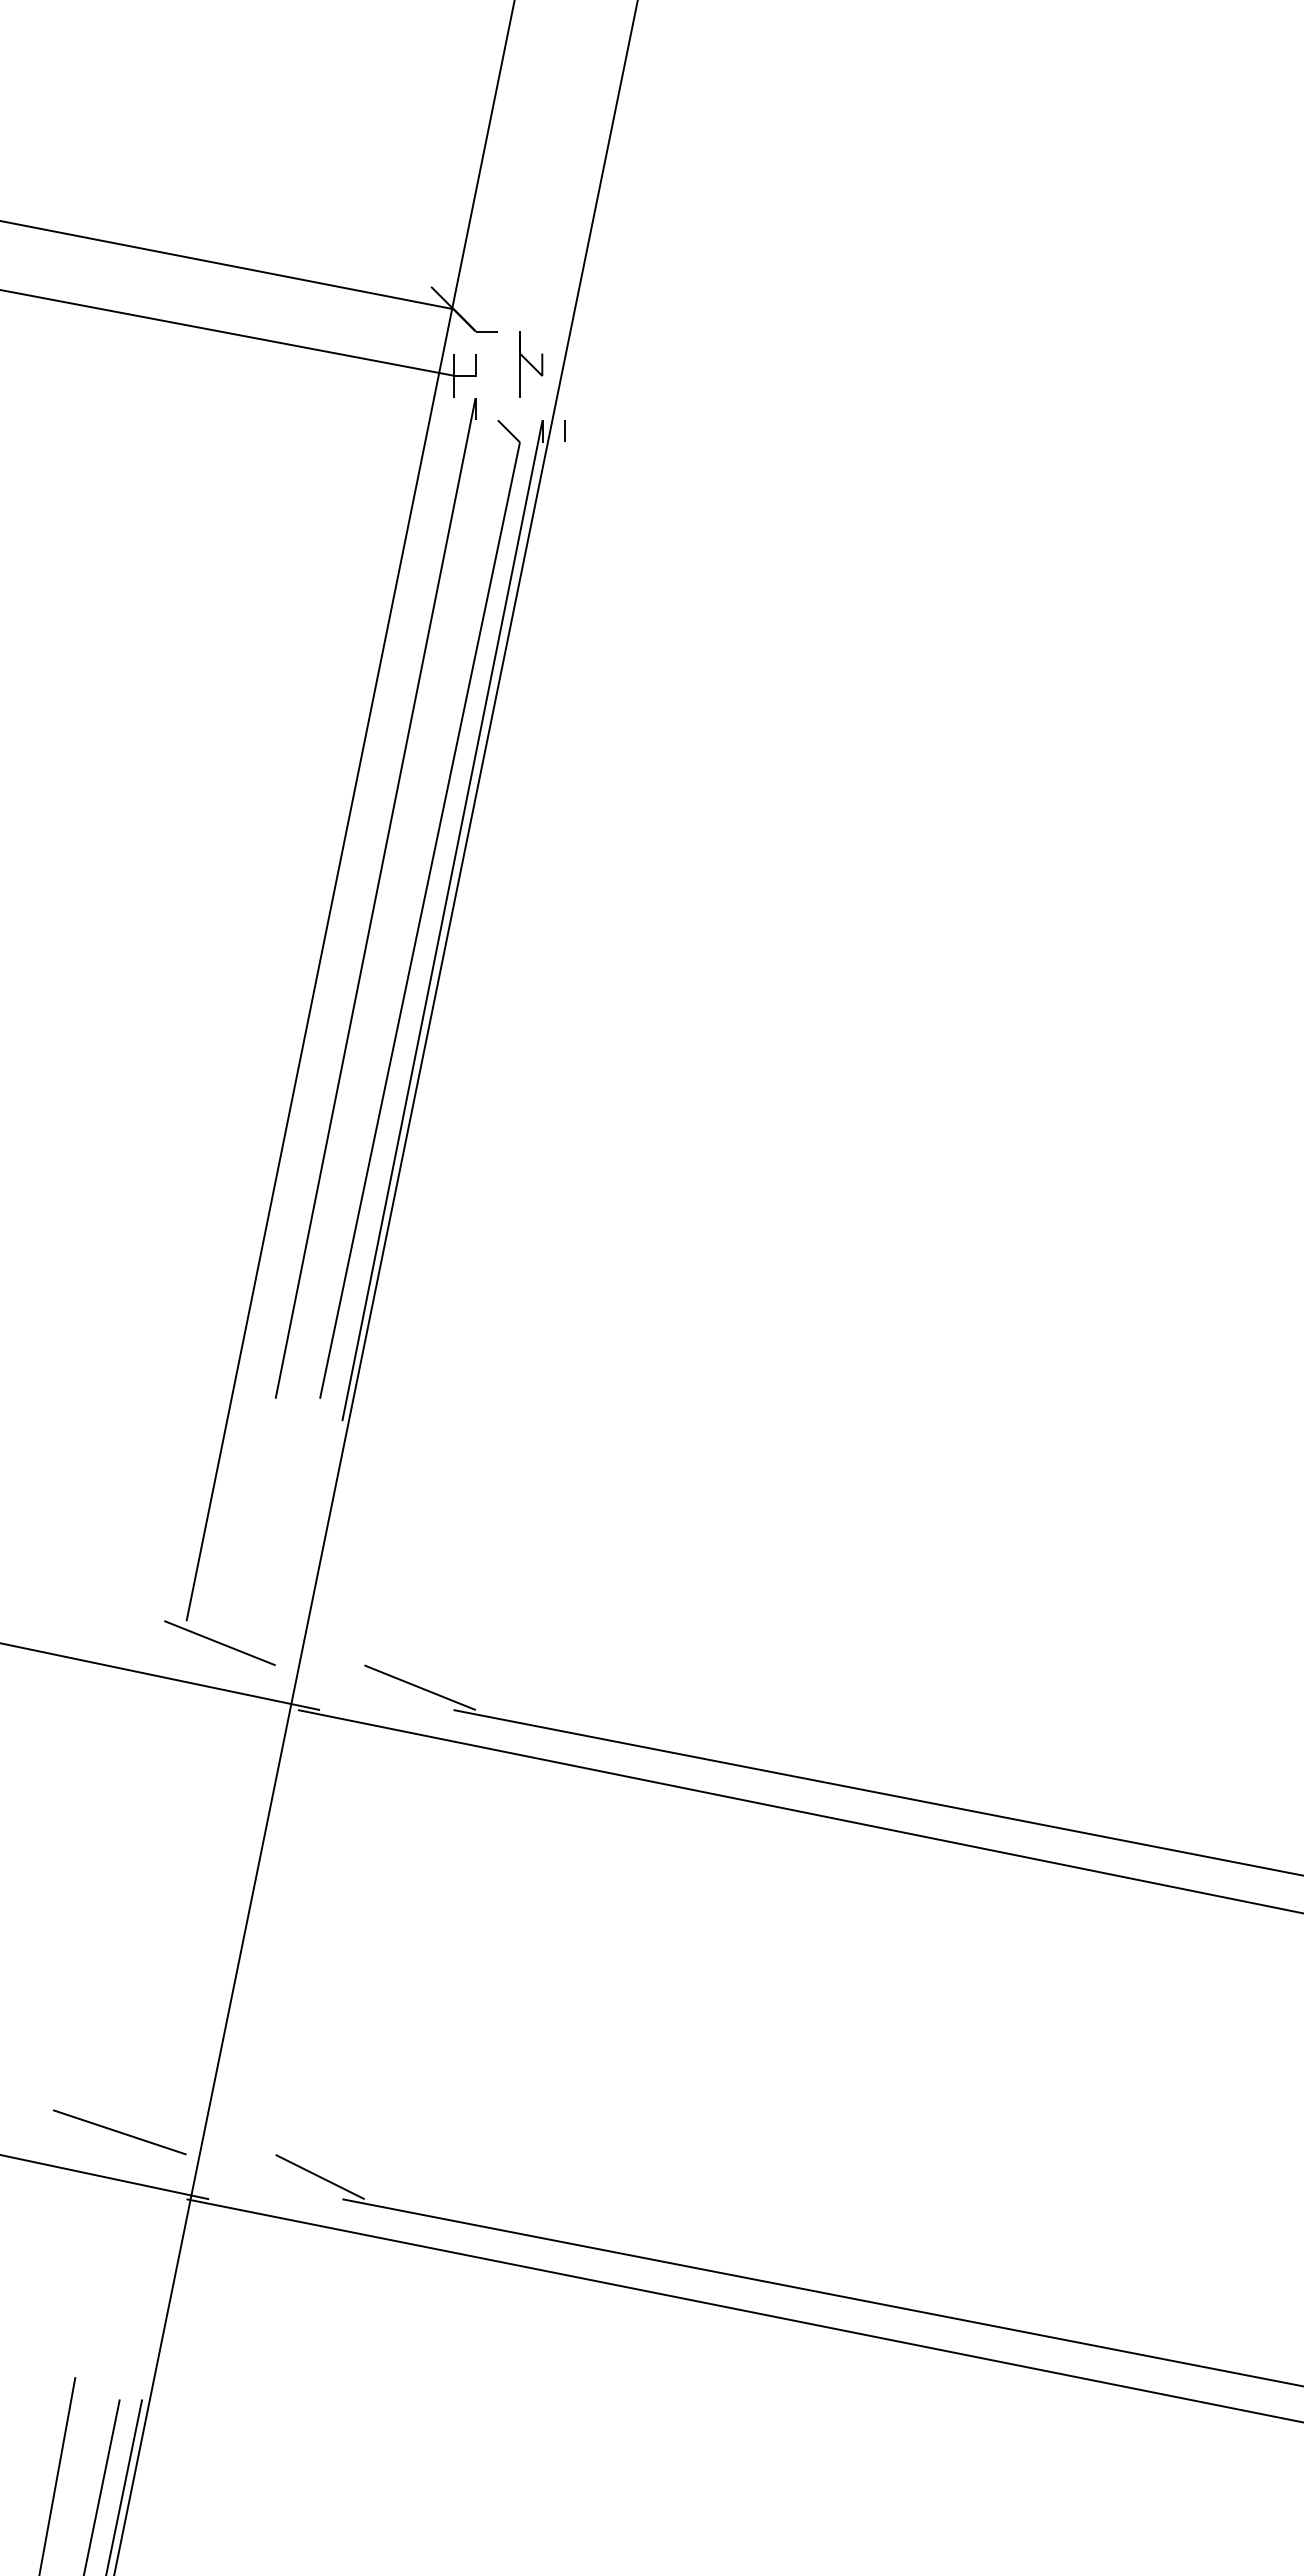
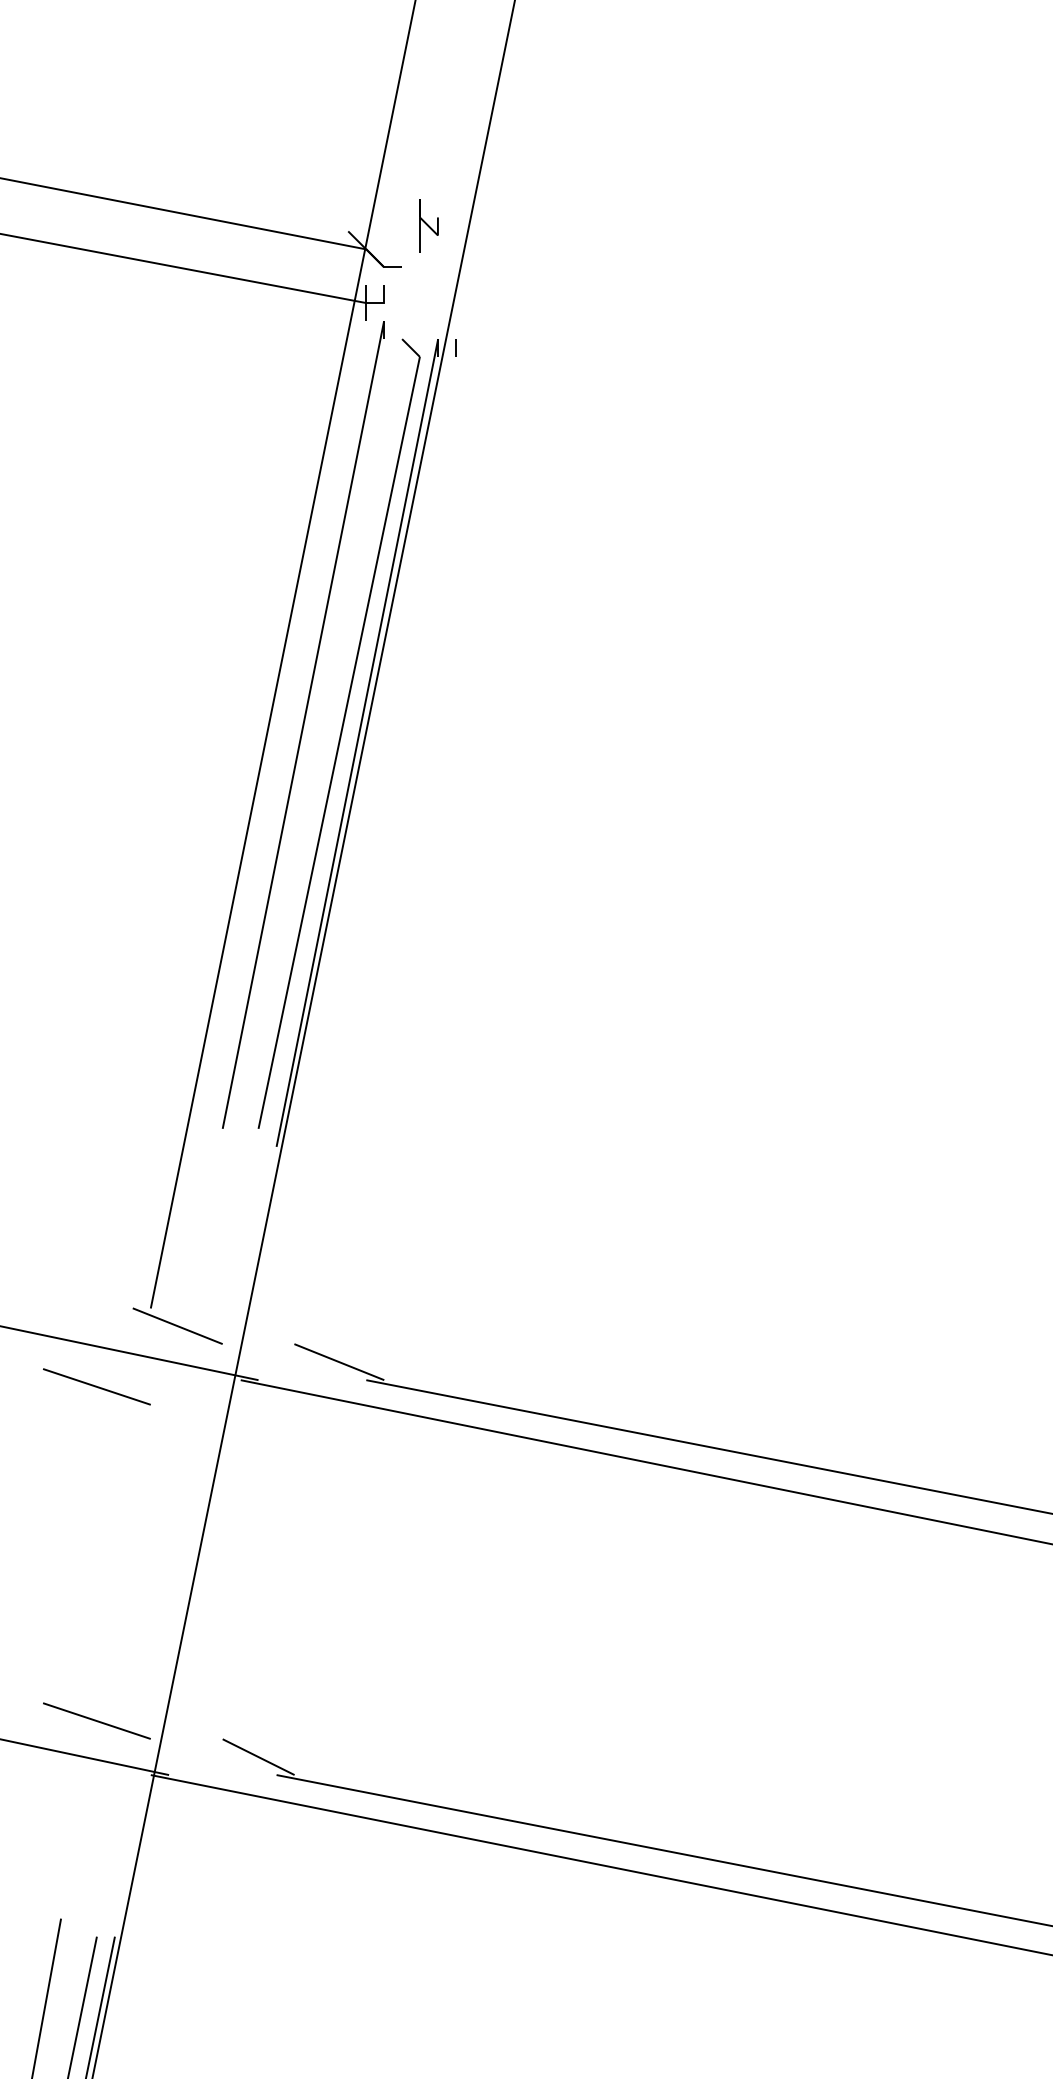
part: (531, 364) -> (429, 226), moved
line: (119, 1718) -> (96, 1386), added

